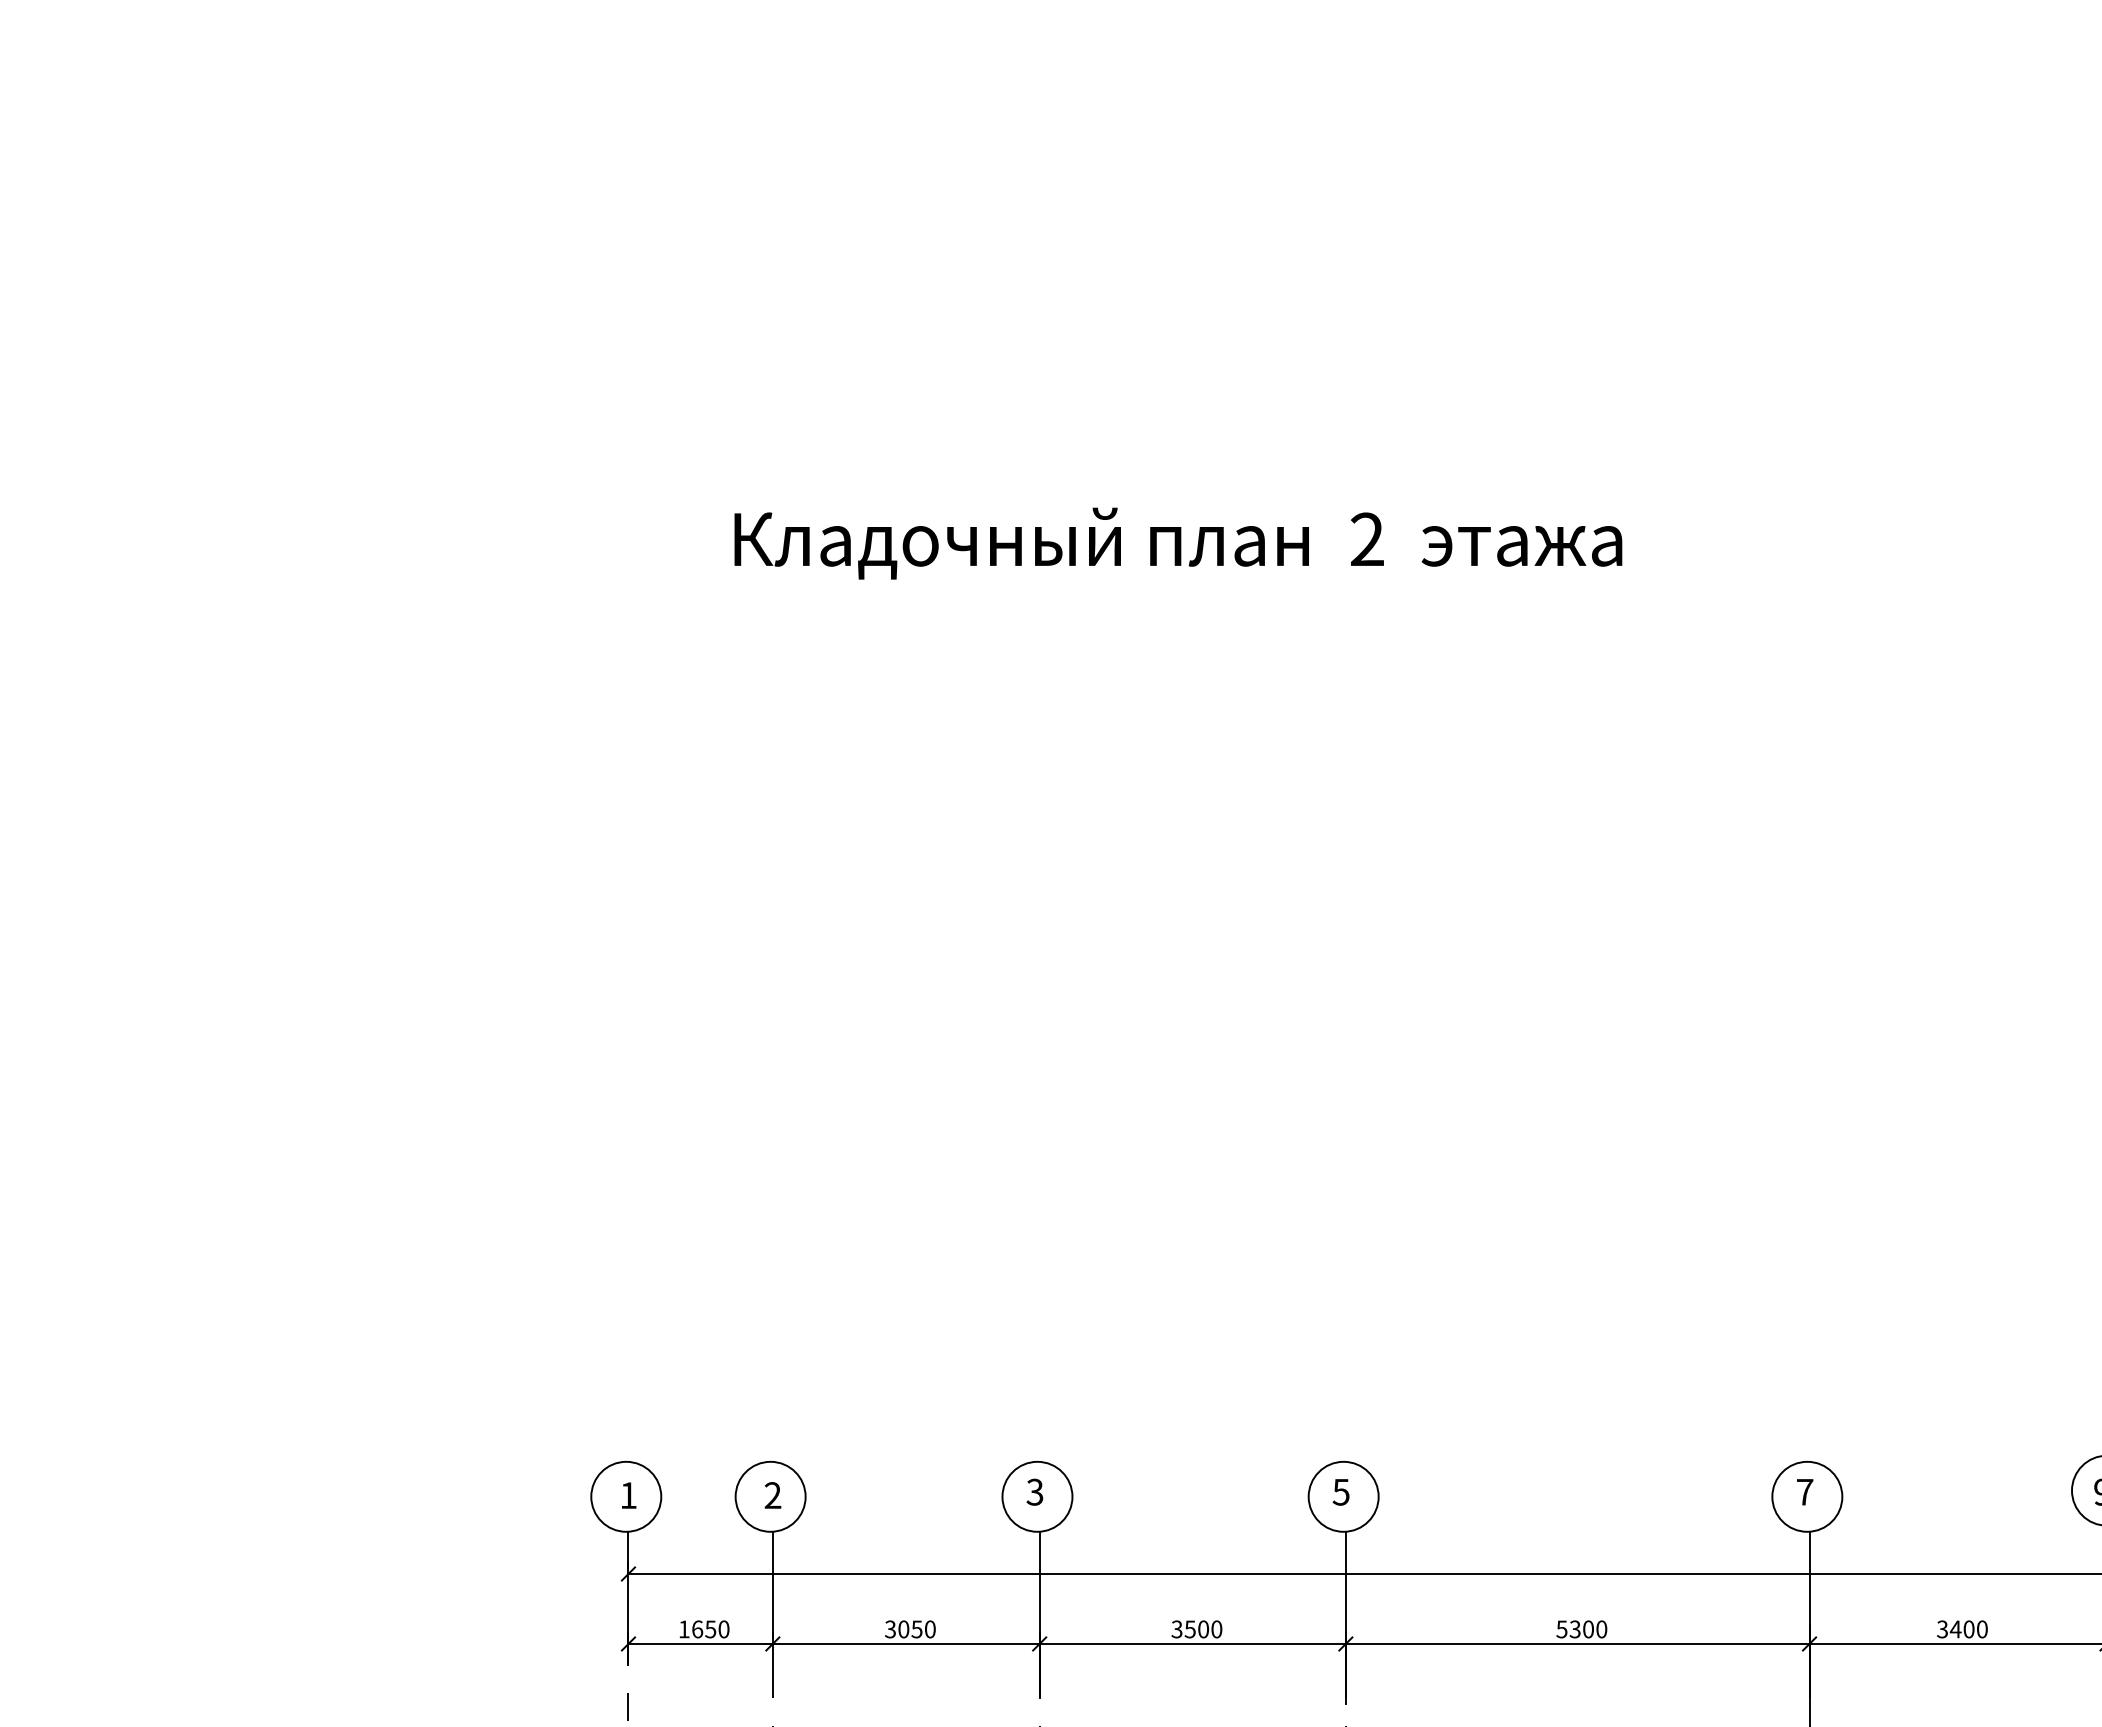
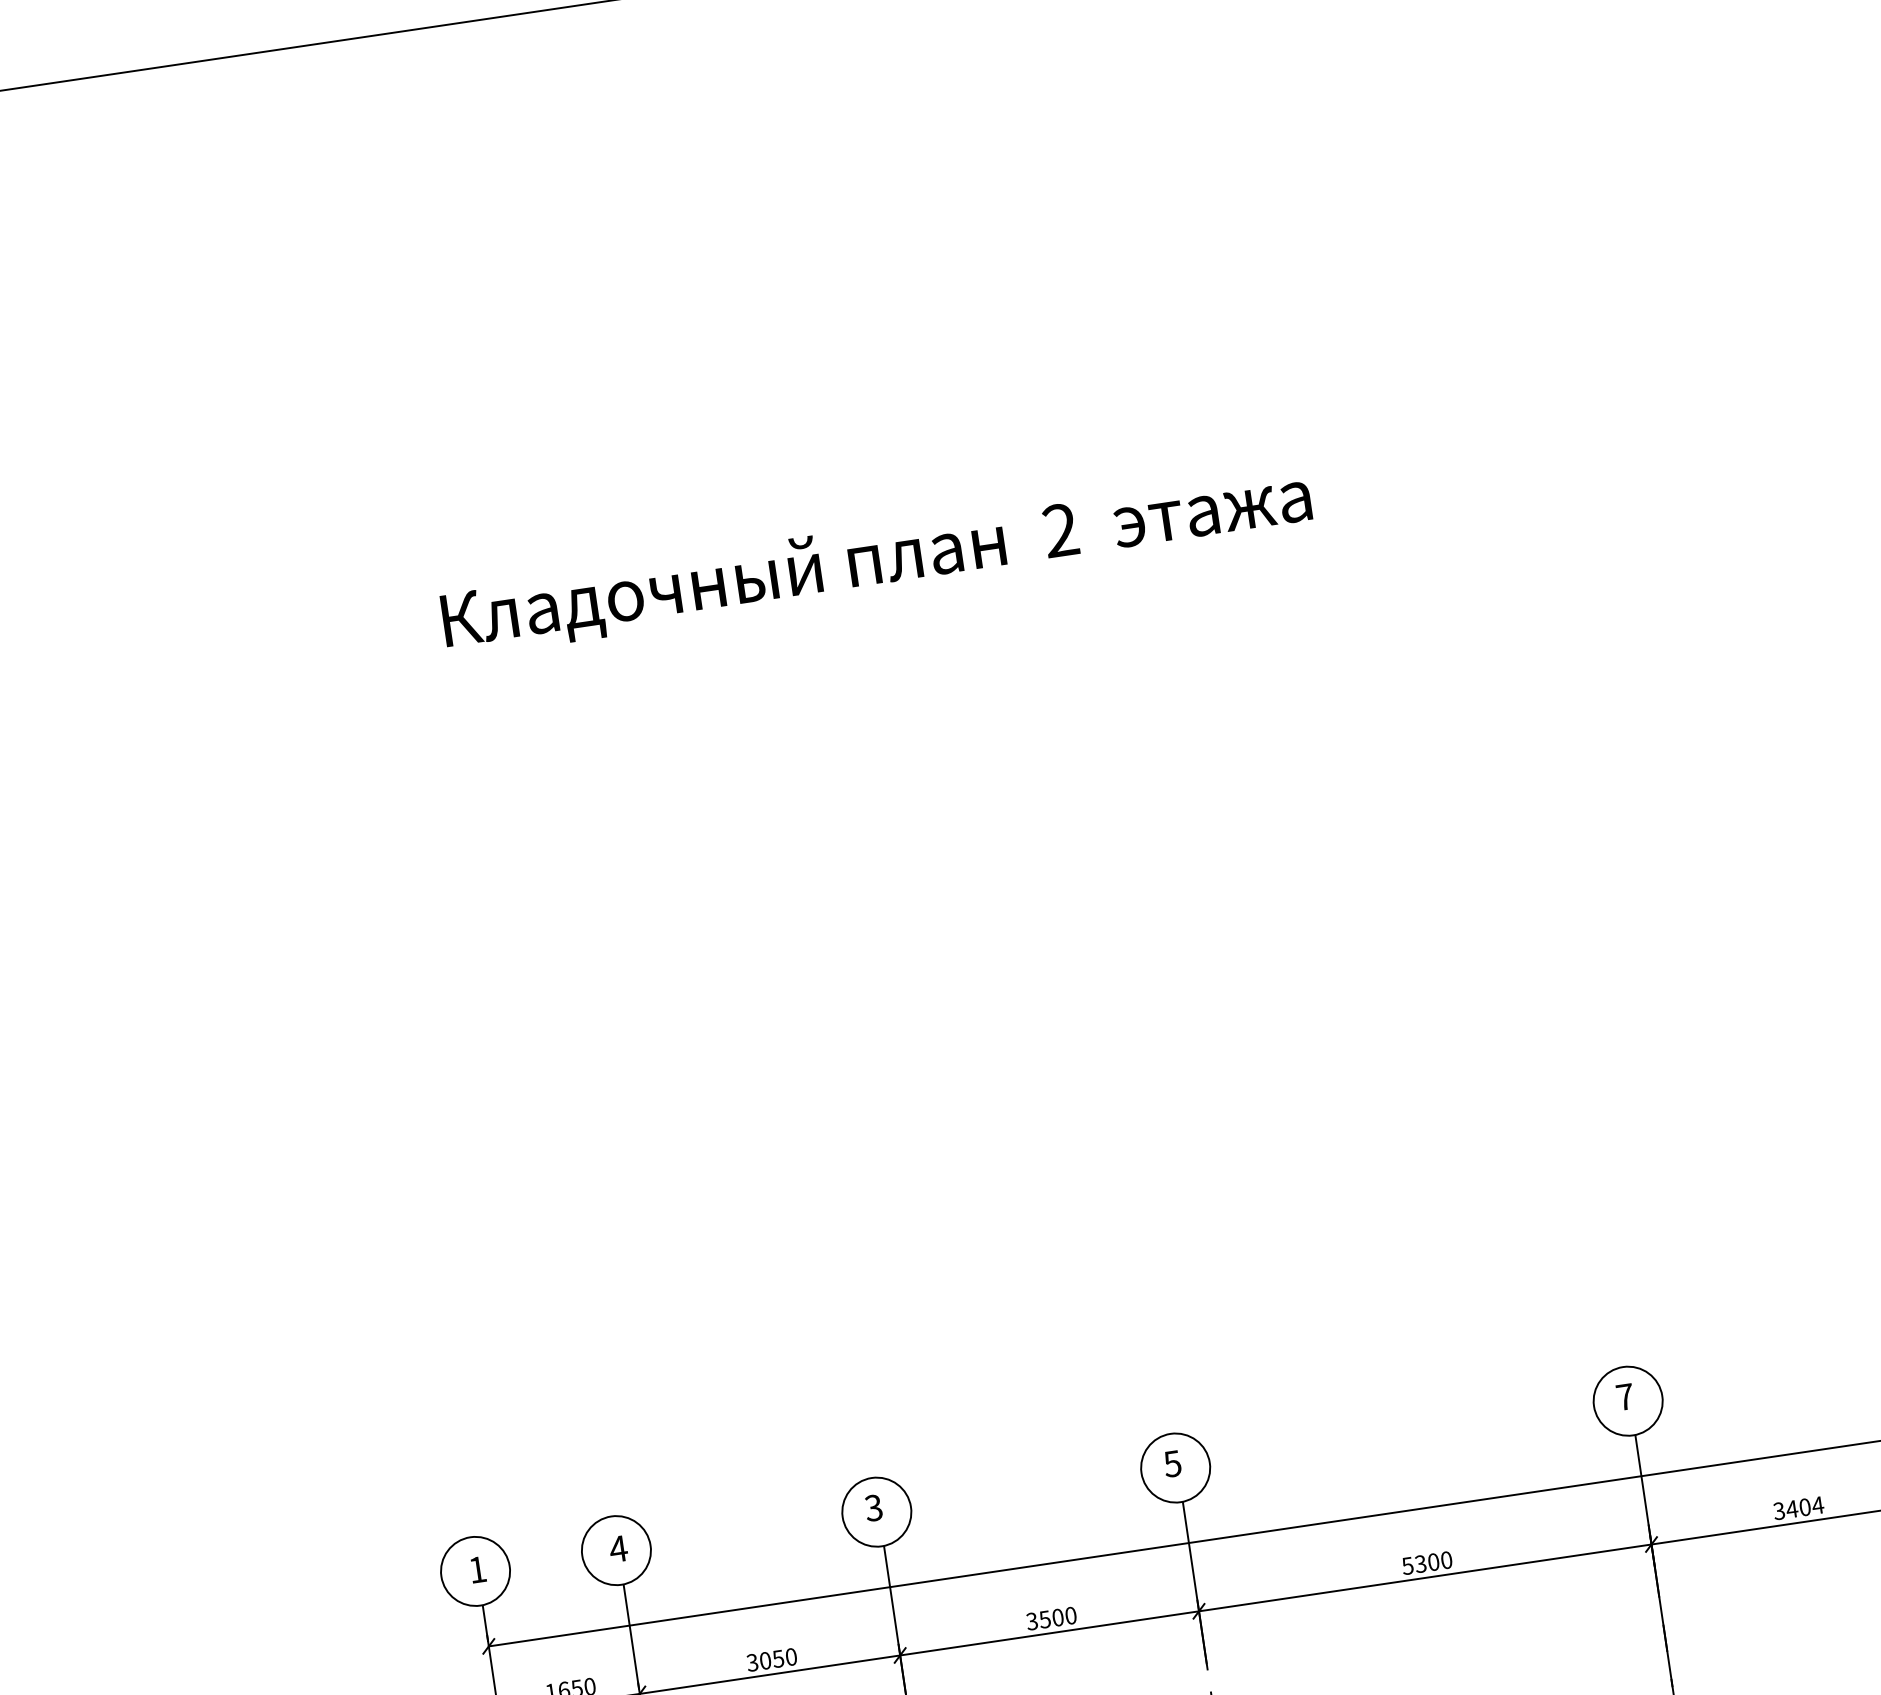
text: (772, 1495) -> (618, 1549), 2 -> 4
text: (1982, 1629) -> (1818, 1505), 3400 -> 3404

